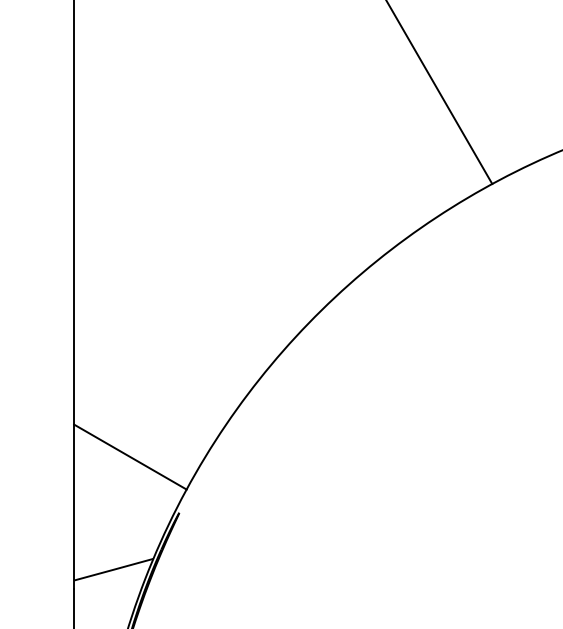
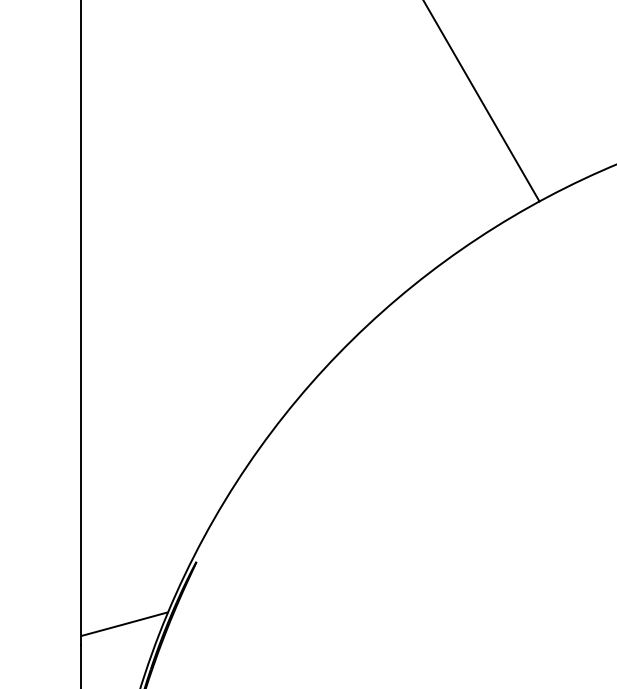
line: (130, 456) -> (143, 500), removed

